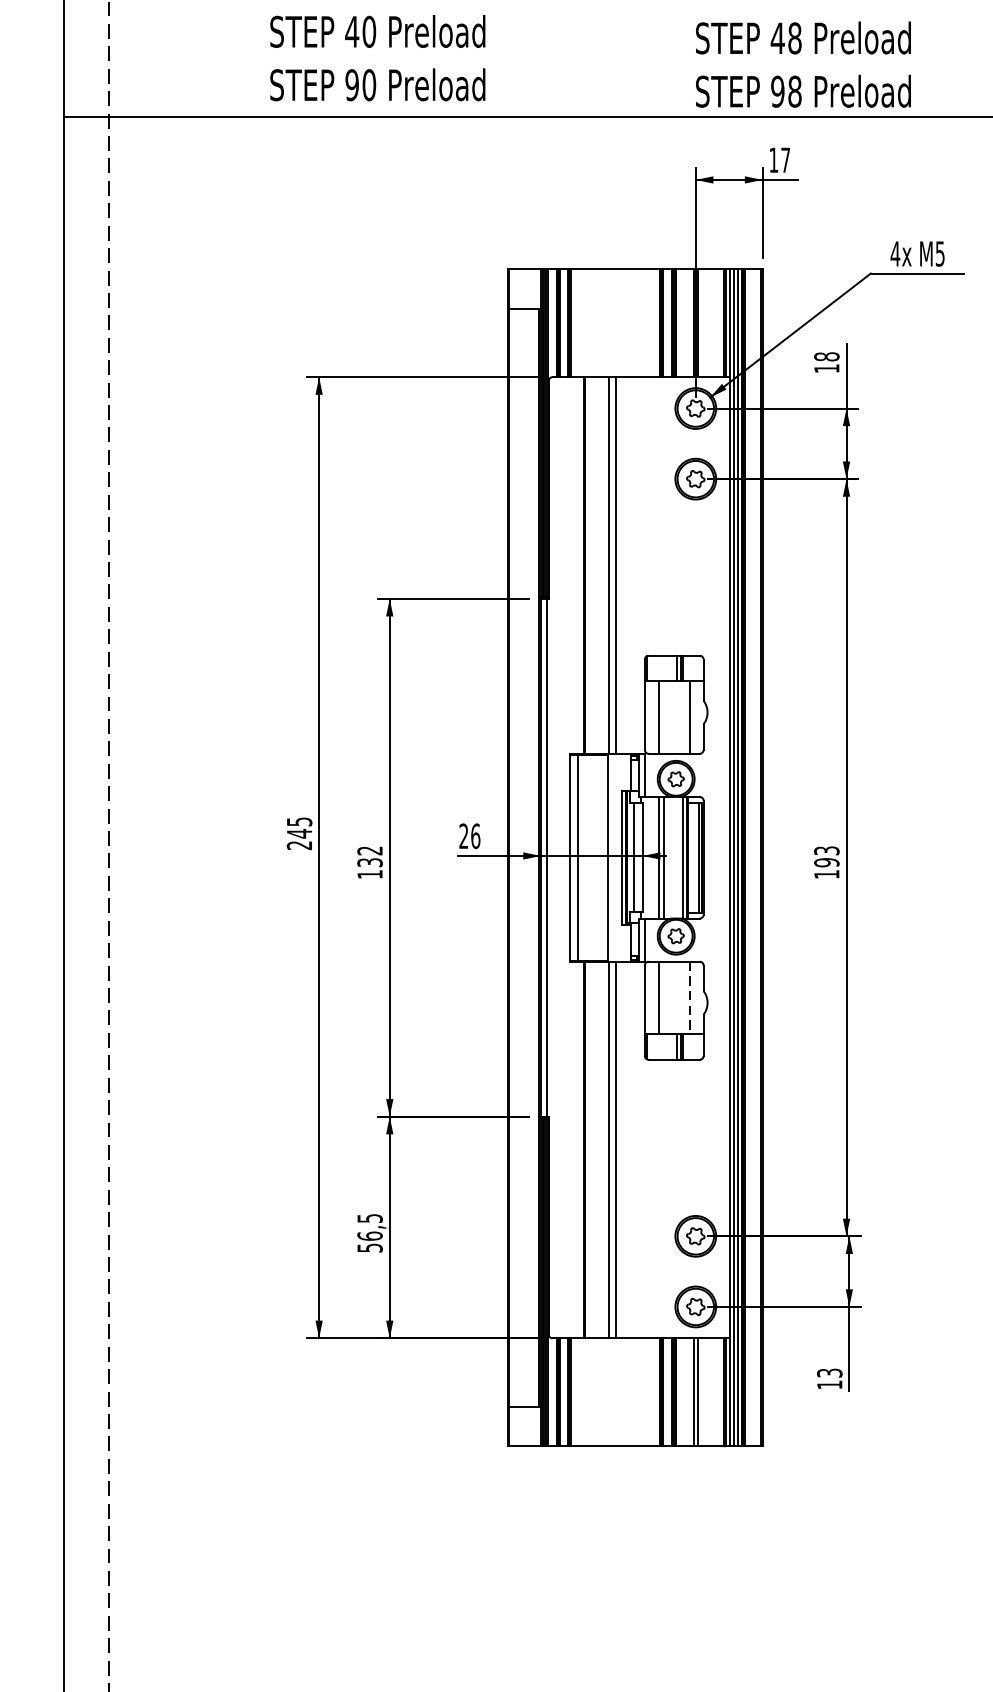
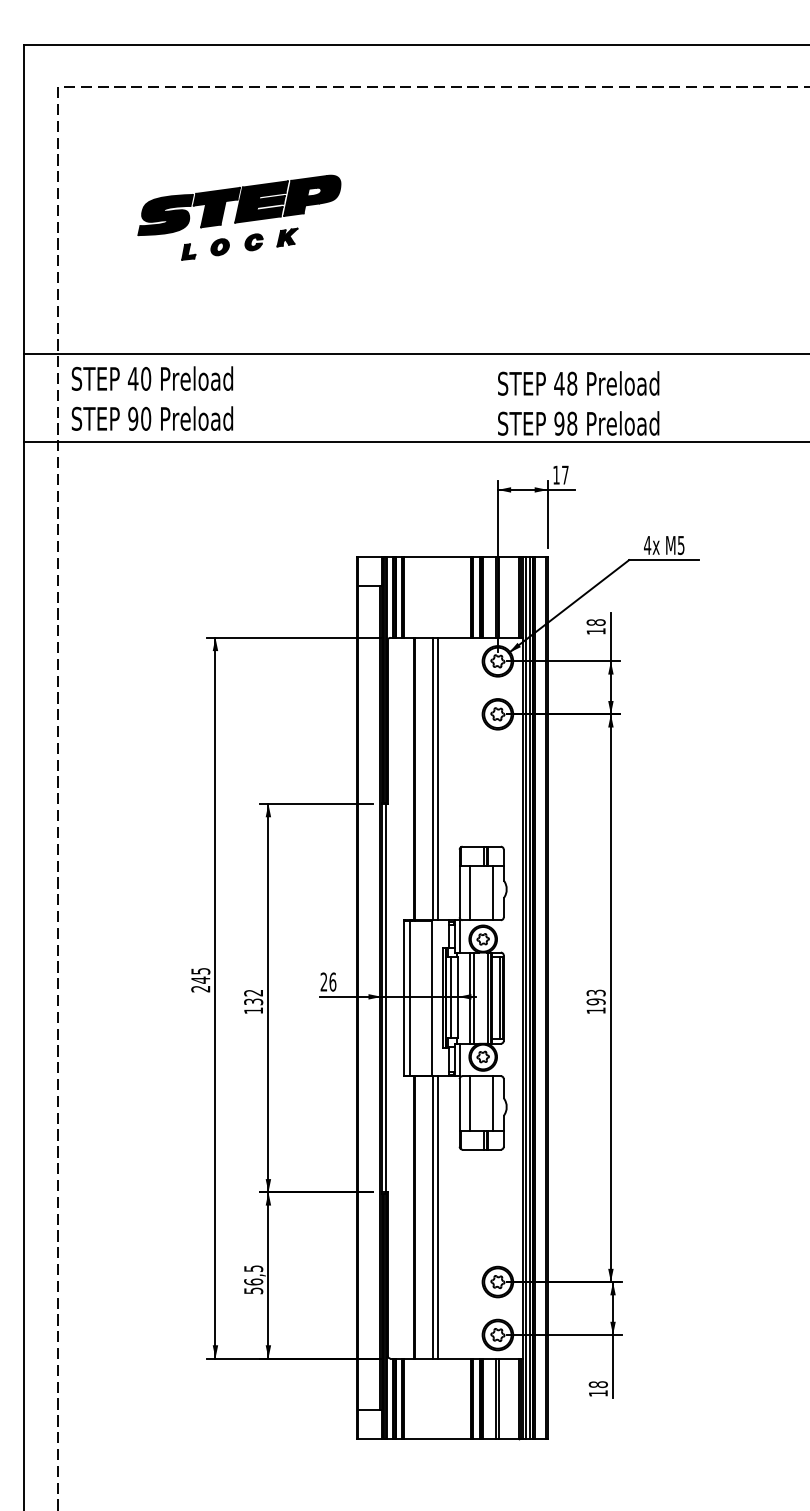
text: (377, 58) -> (152, 398), moved
line: (689, 998) -> (493, 1103), dashed -> solid
text: (828, 1372) -> (597, 1384), 13 -> 18

